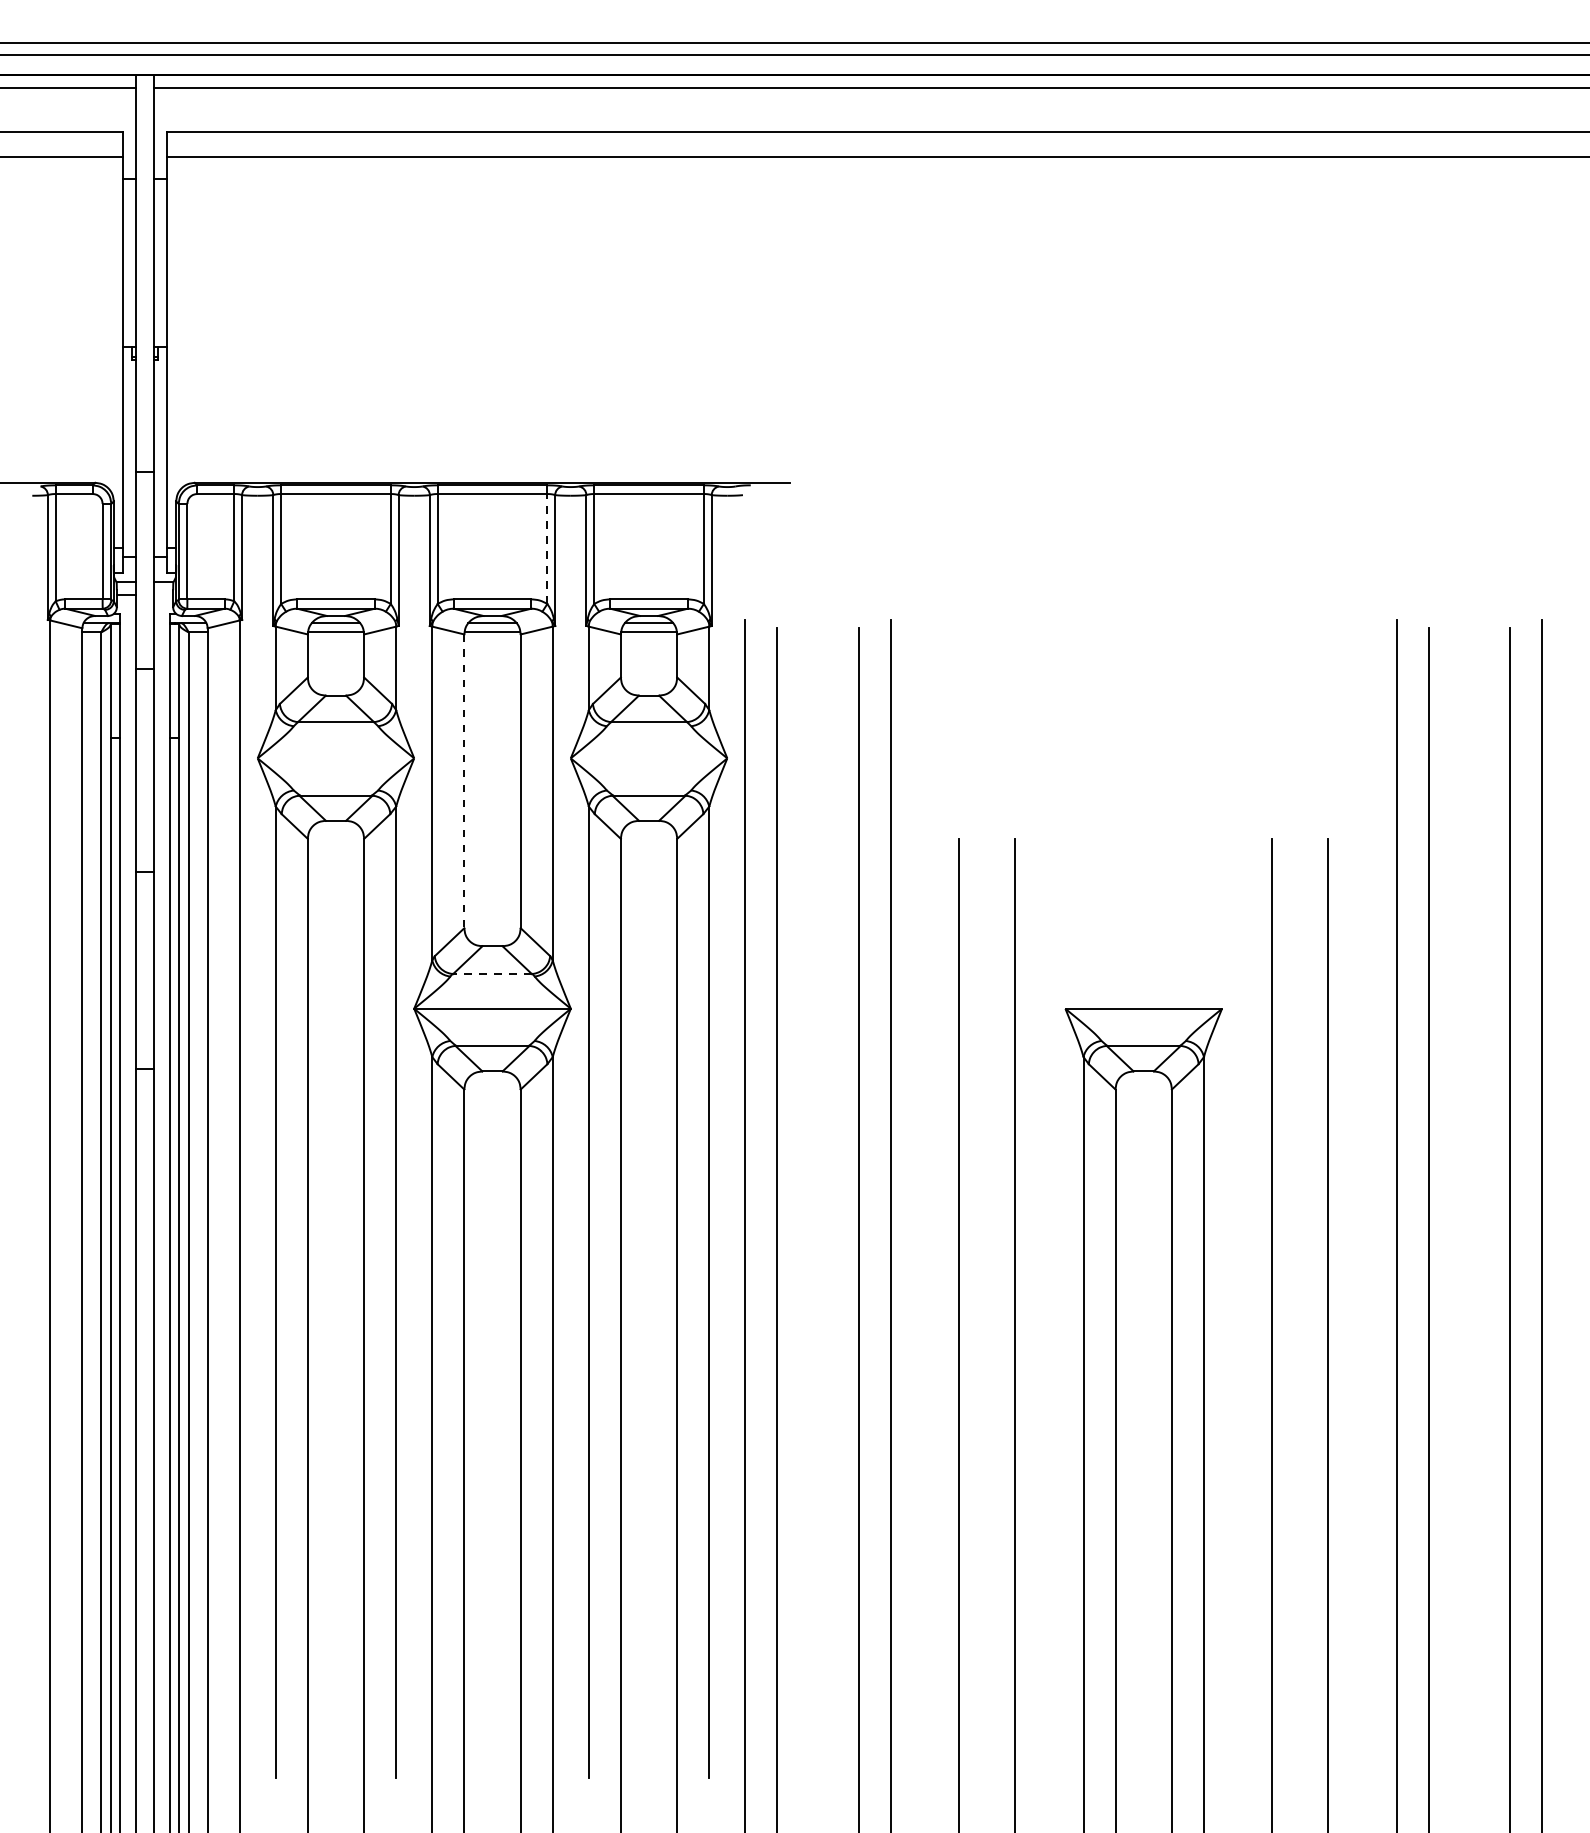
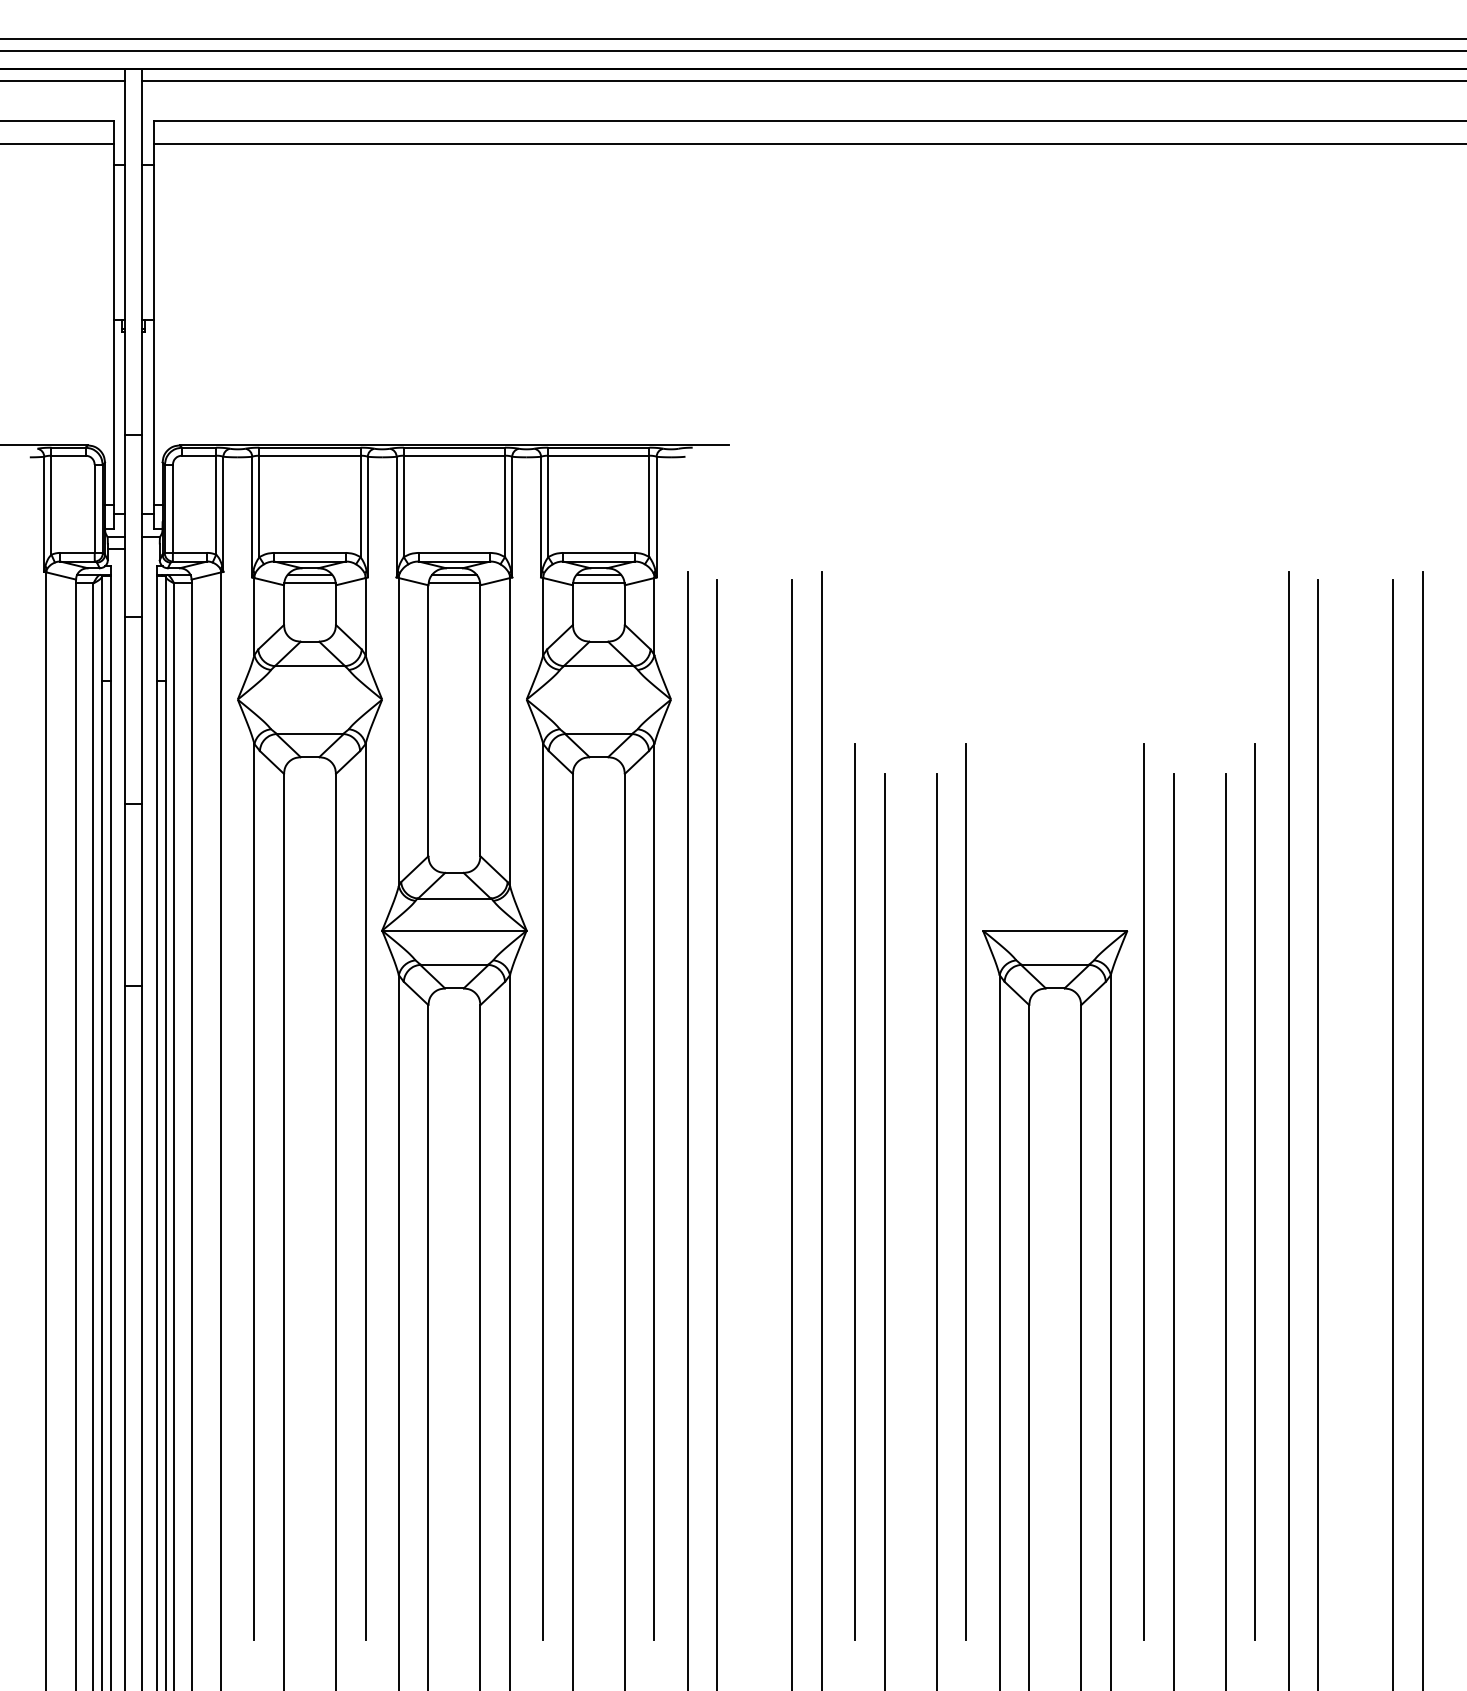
line: (547, 549) -> (505, 506), dashed -> solid
line: (464, 781) -> (428, 720), dashed -> solid
line: (492, 974) -> (454, 899), dashed -> solid
line: (926, 1292) -> (854, 1192), added
line: (1047, 1292) -> (966, 1192), added
line: (1240, 1292) -> (1144, 1192), added
line: (1360, 1292) -> (1255, 1192), added

